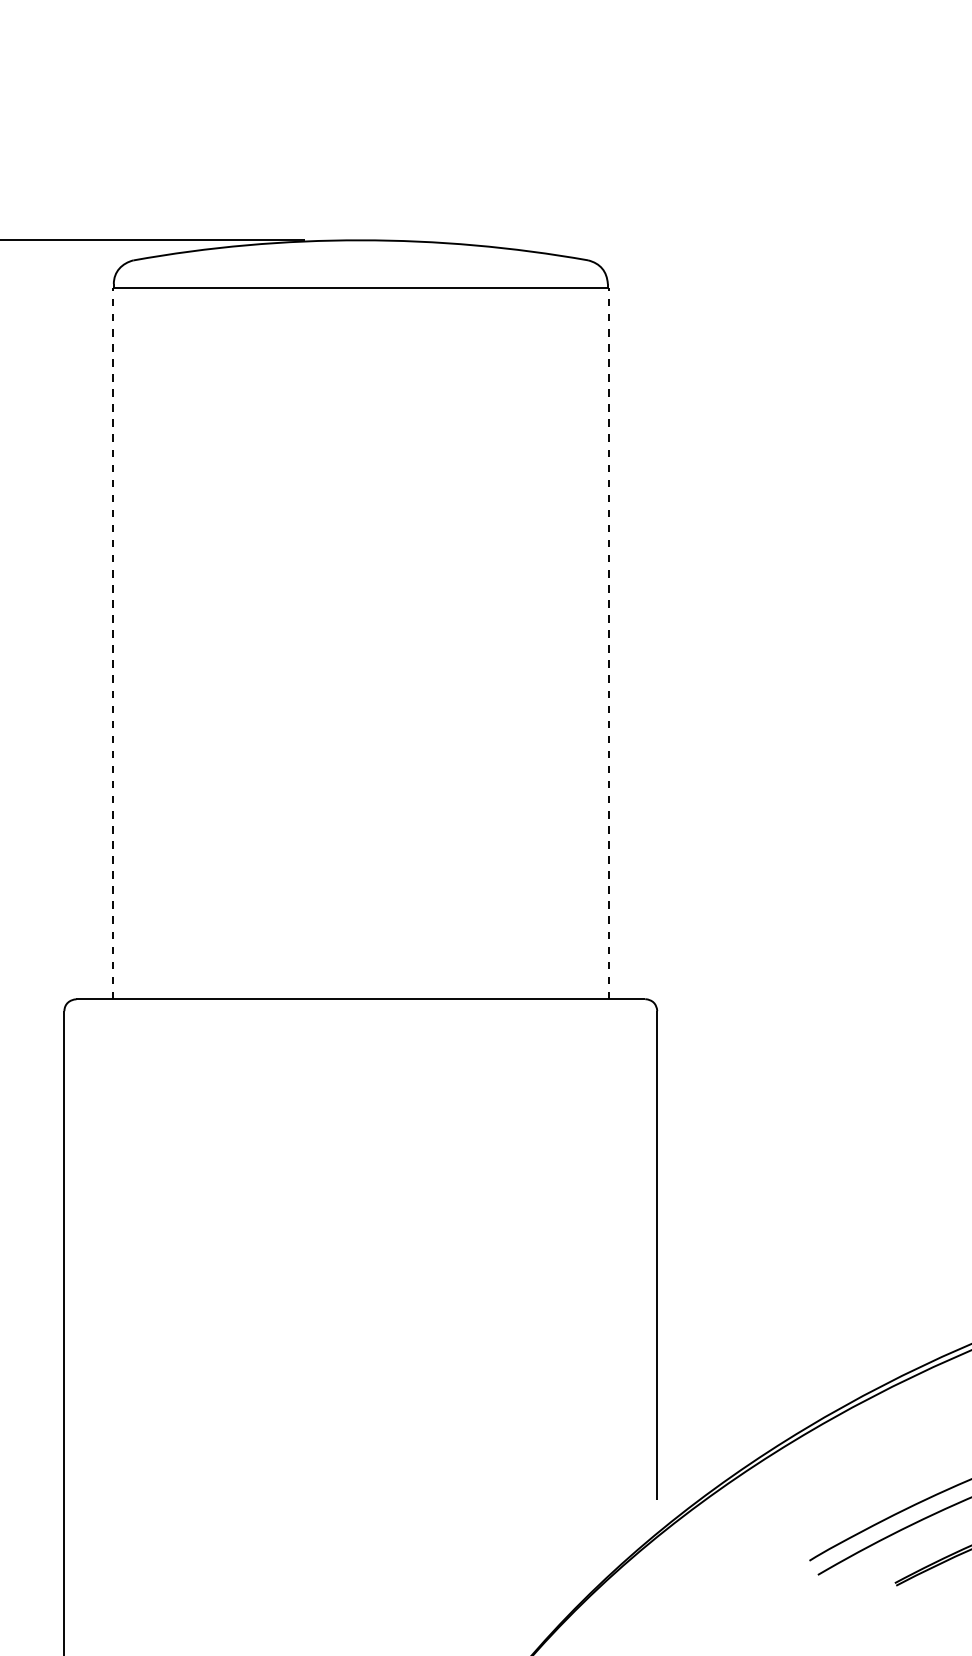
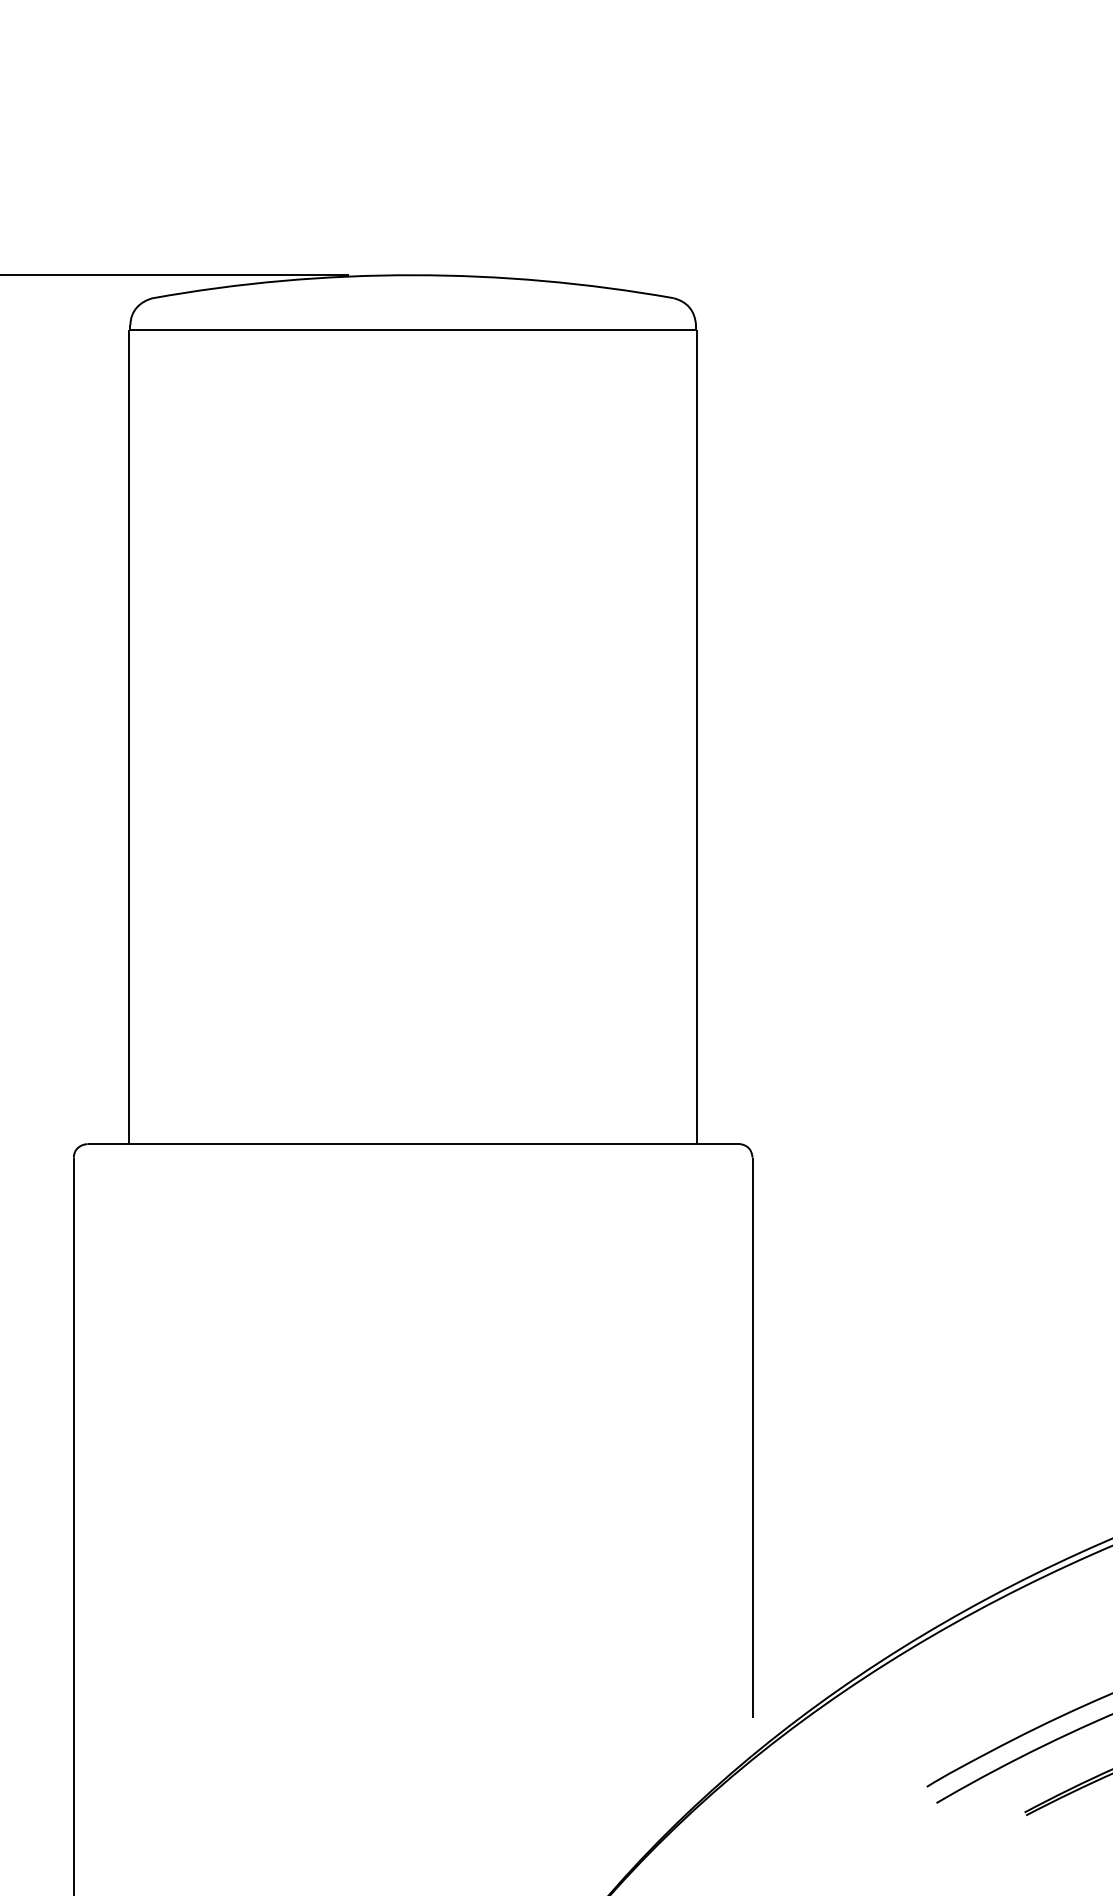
line: (112, 643) -> (128, 736), dashed -> solid
line: (609, 643) -> (697, 736), dashed -> solid

